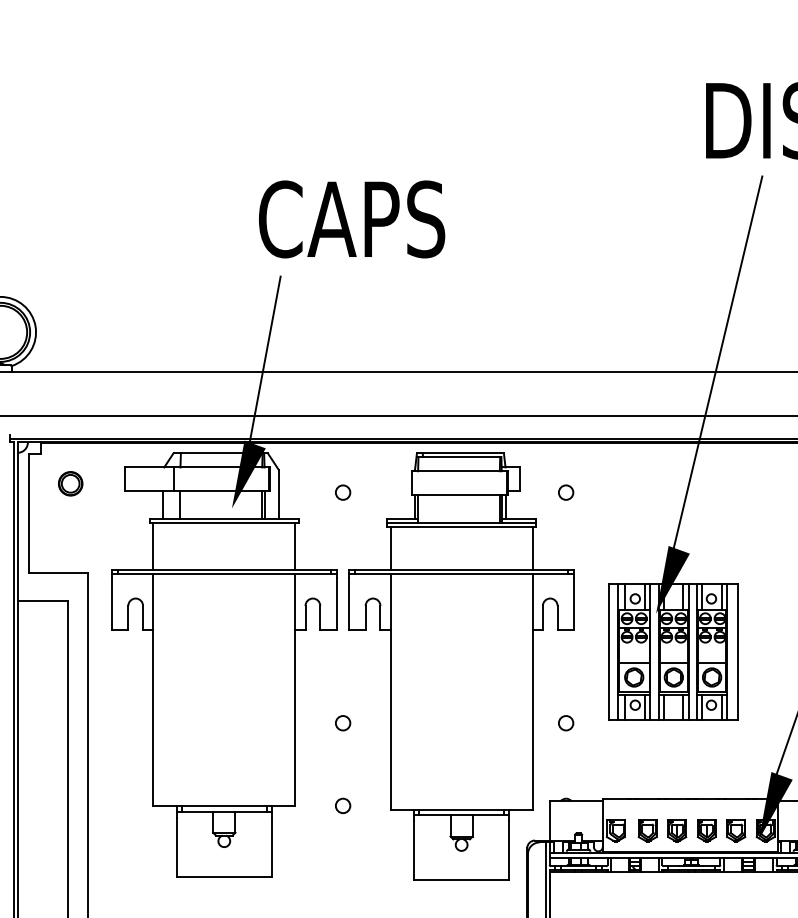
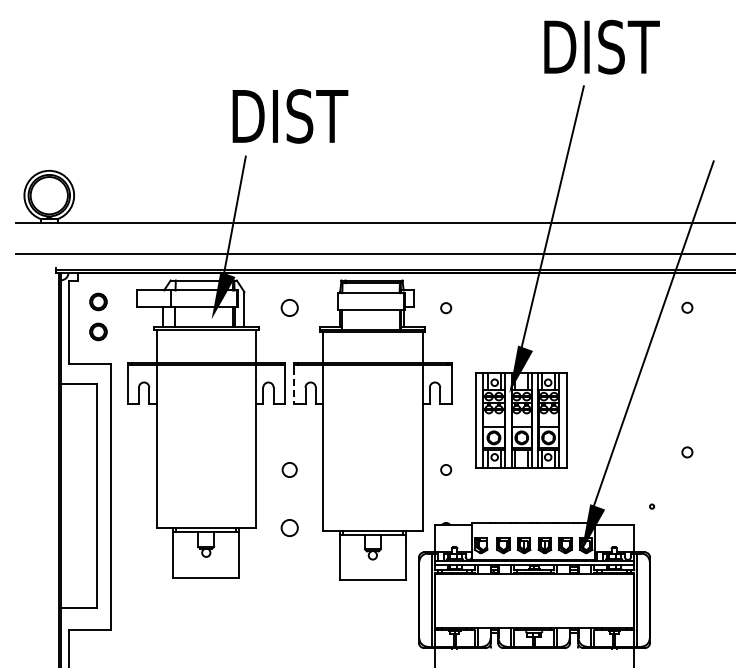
text: (351, 219) -> (295, 116), CAPS -> DIST
circle: (342, 493) -> (289, 308), size x1.6
part: (70, 525) -> (98, 331), added
line: (349, 604) -> (294, 386), solid -> dashed
circle: (342, 722) -> (289, 469), size x1.4
circle: (342, 805) -> (289, 527), size x1.6

